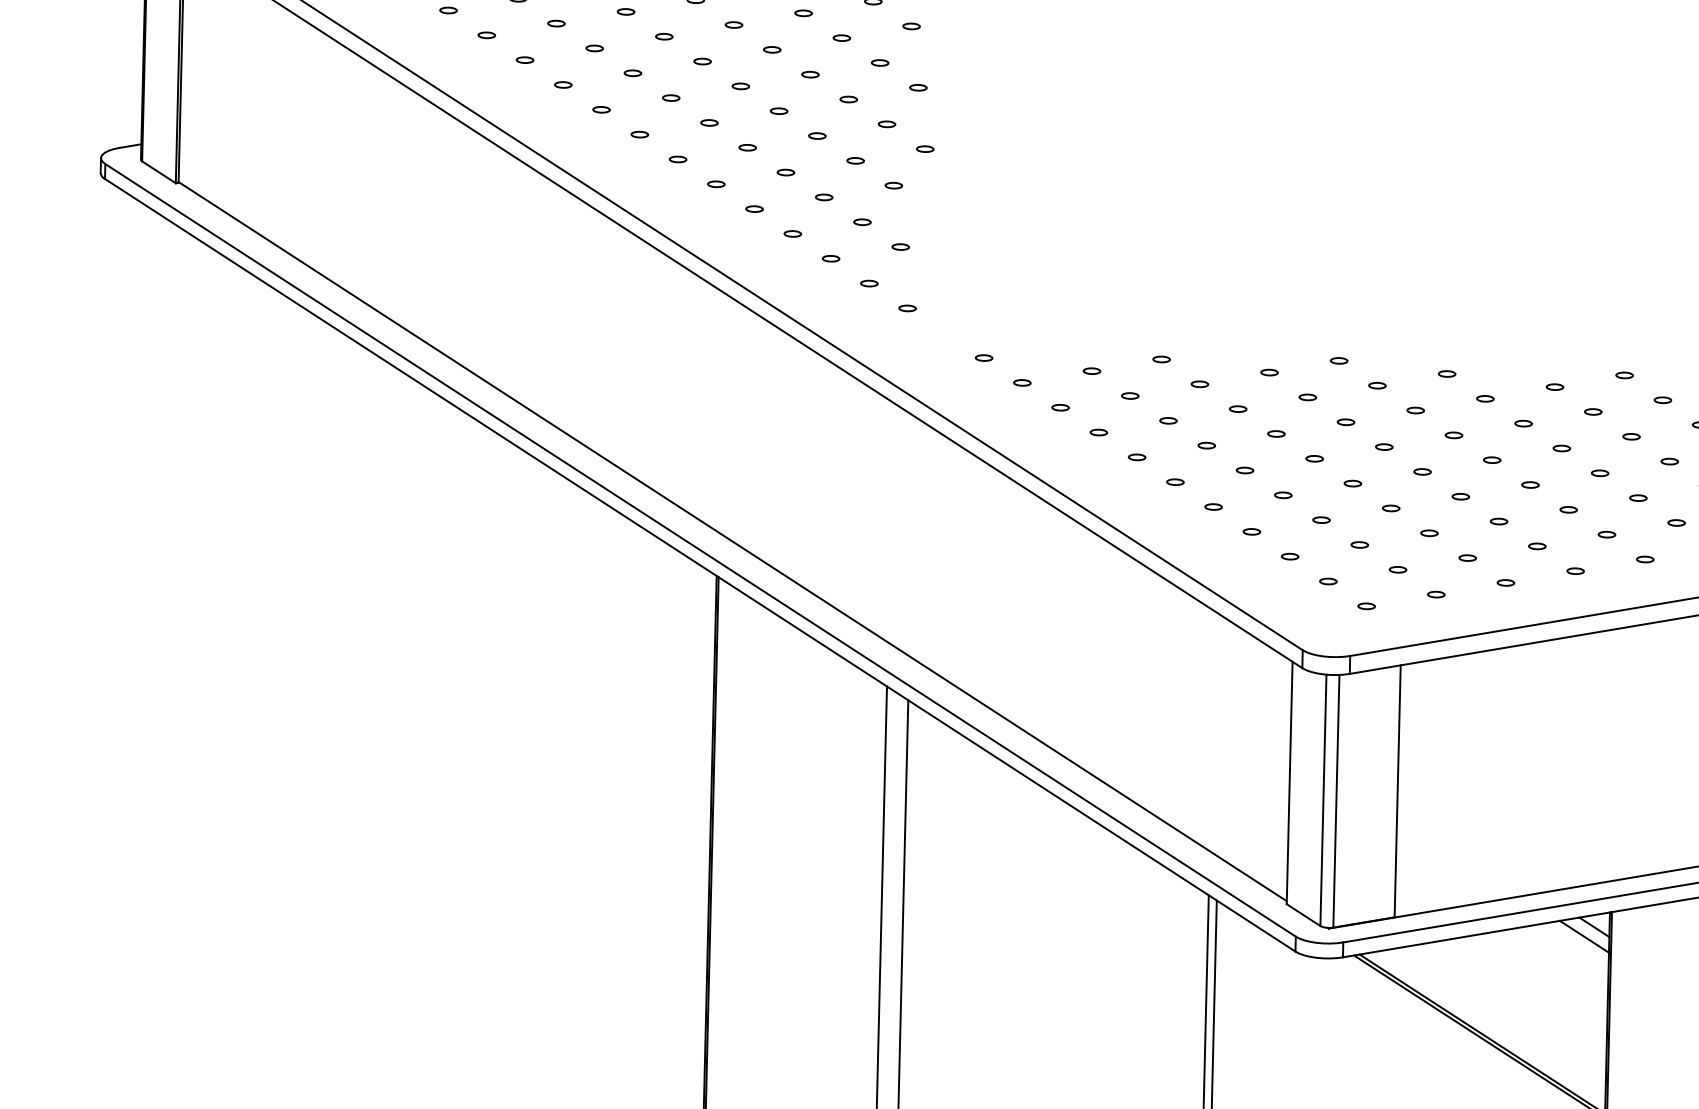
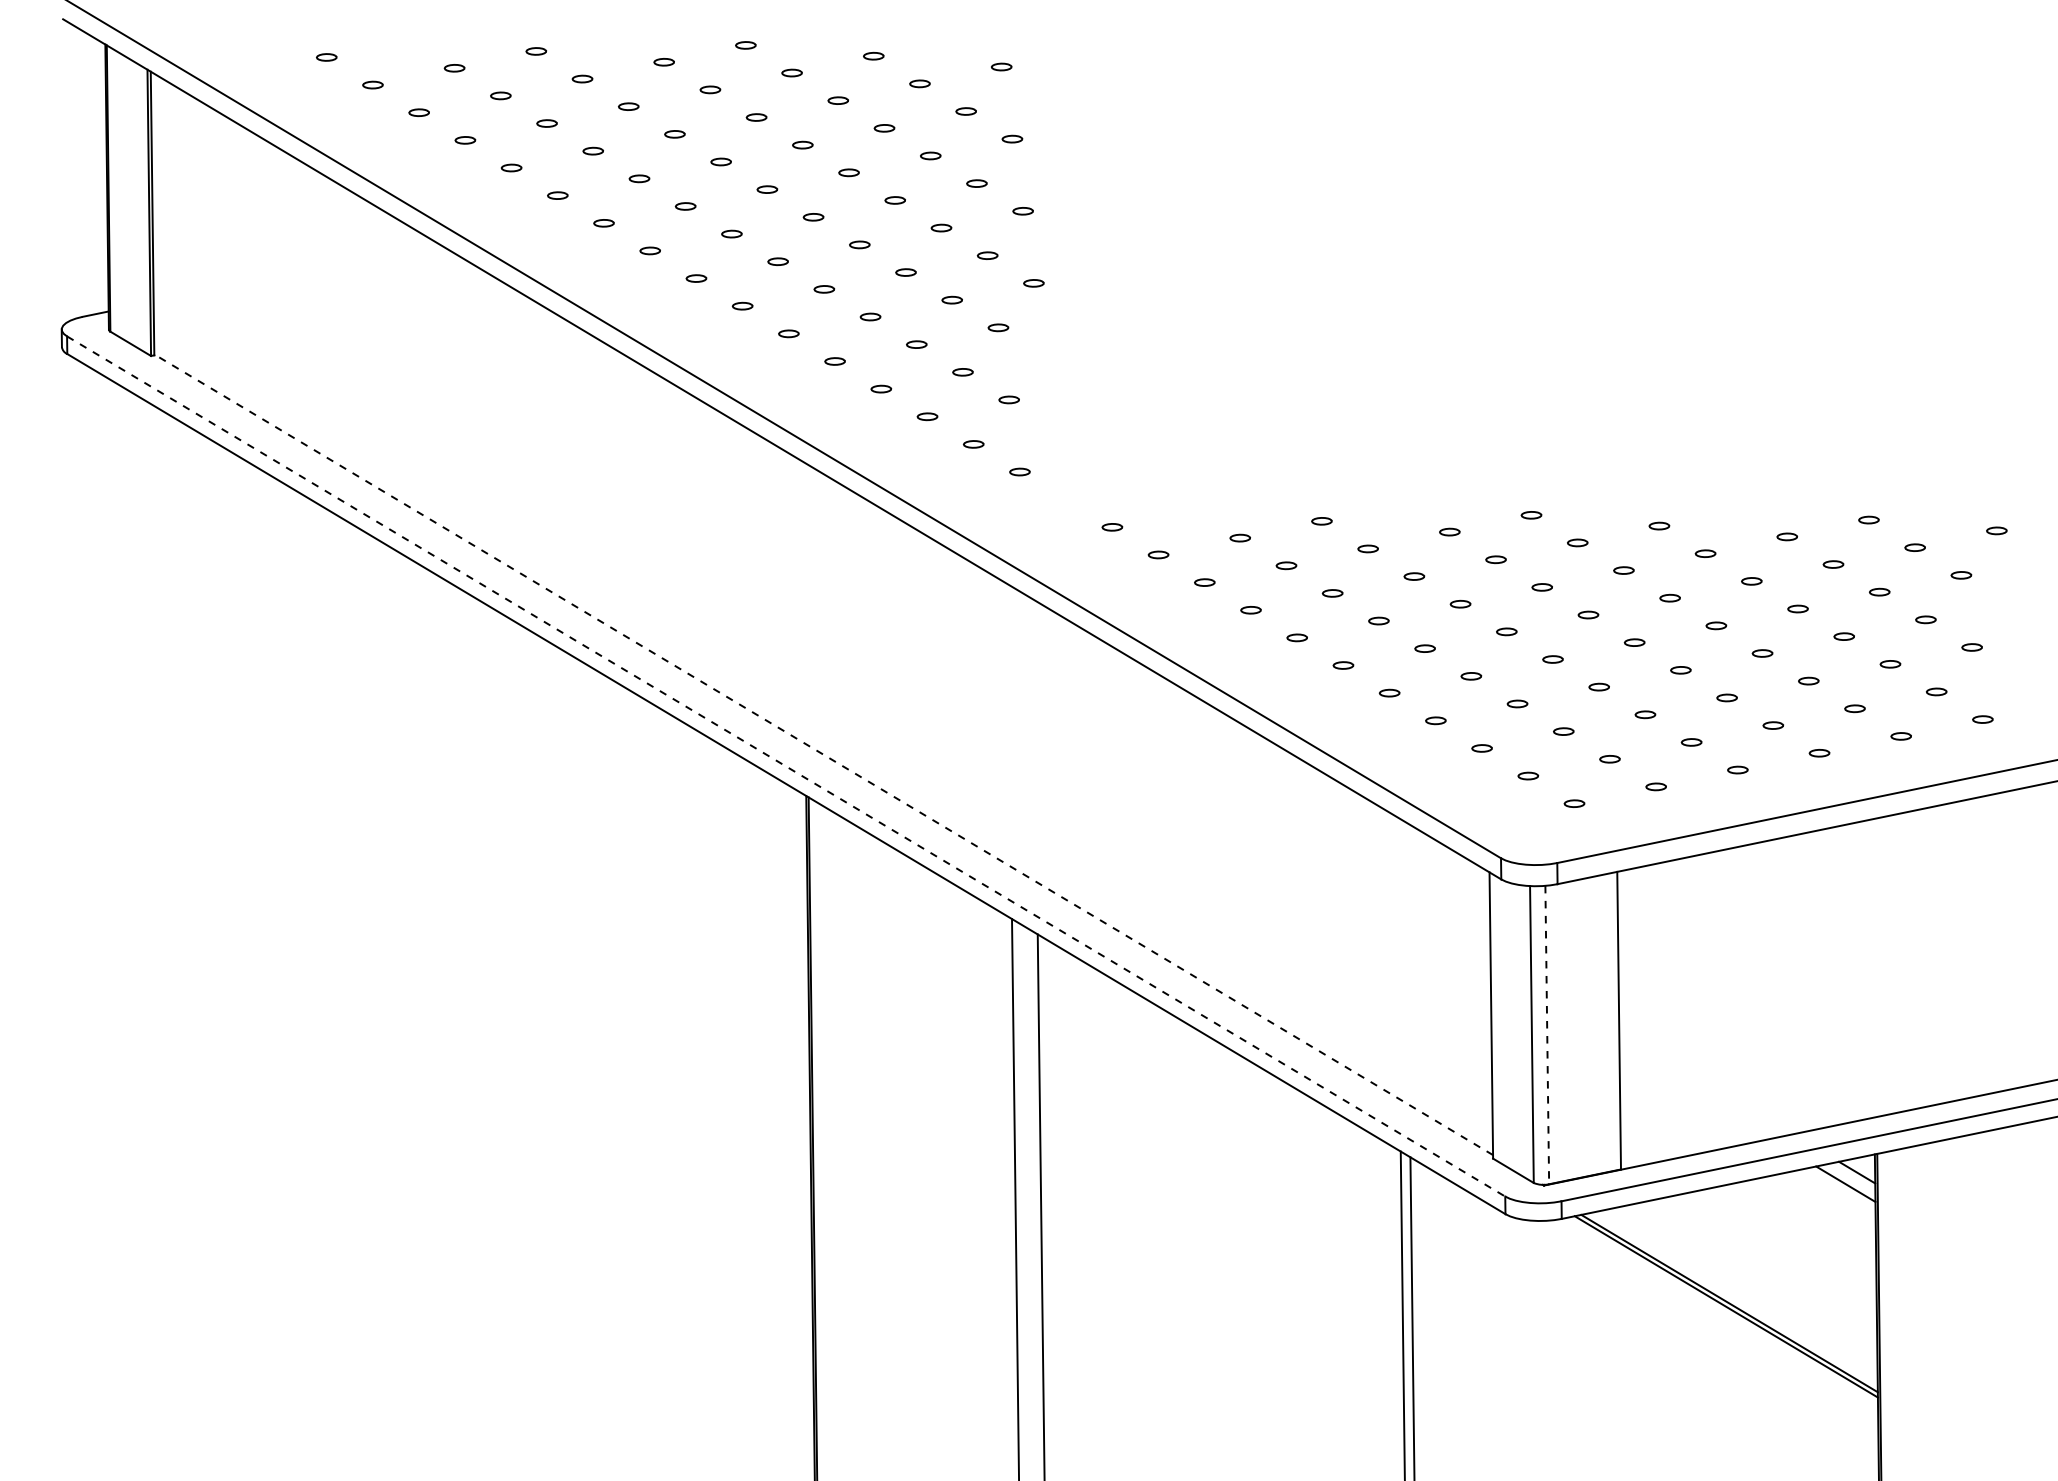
line: (732, 541) -> (823, 754), solid -> dashed
line: (700, 550) -> (786, 766), solid -> dashed
line: (1336, 801) -> (1547, 1035), solid -> dashed

